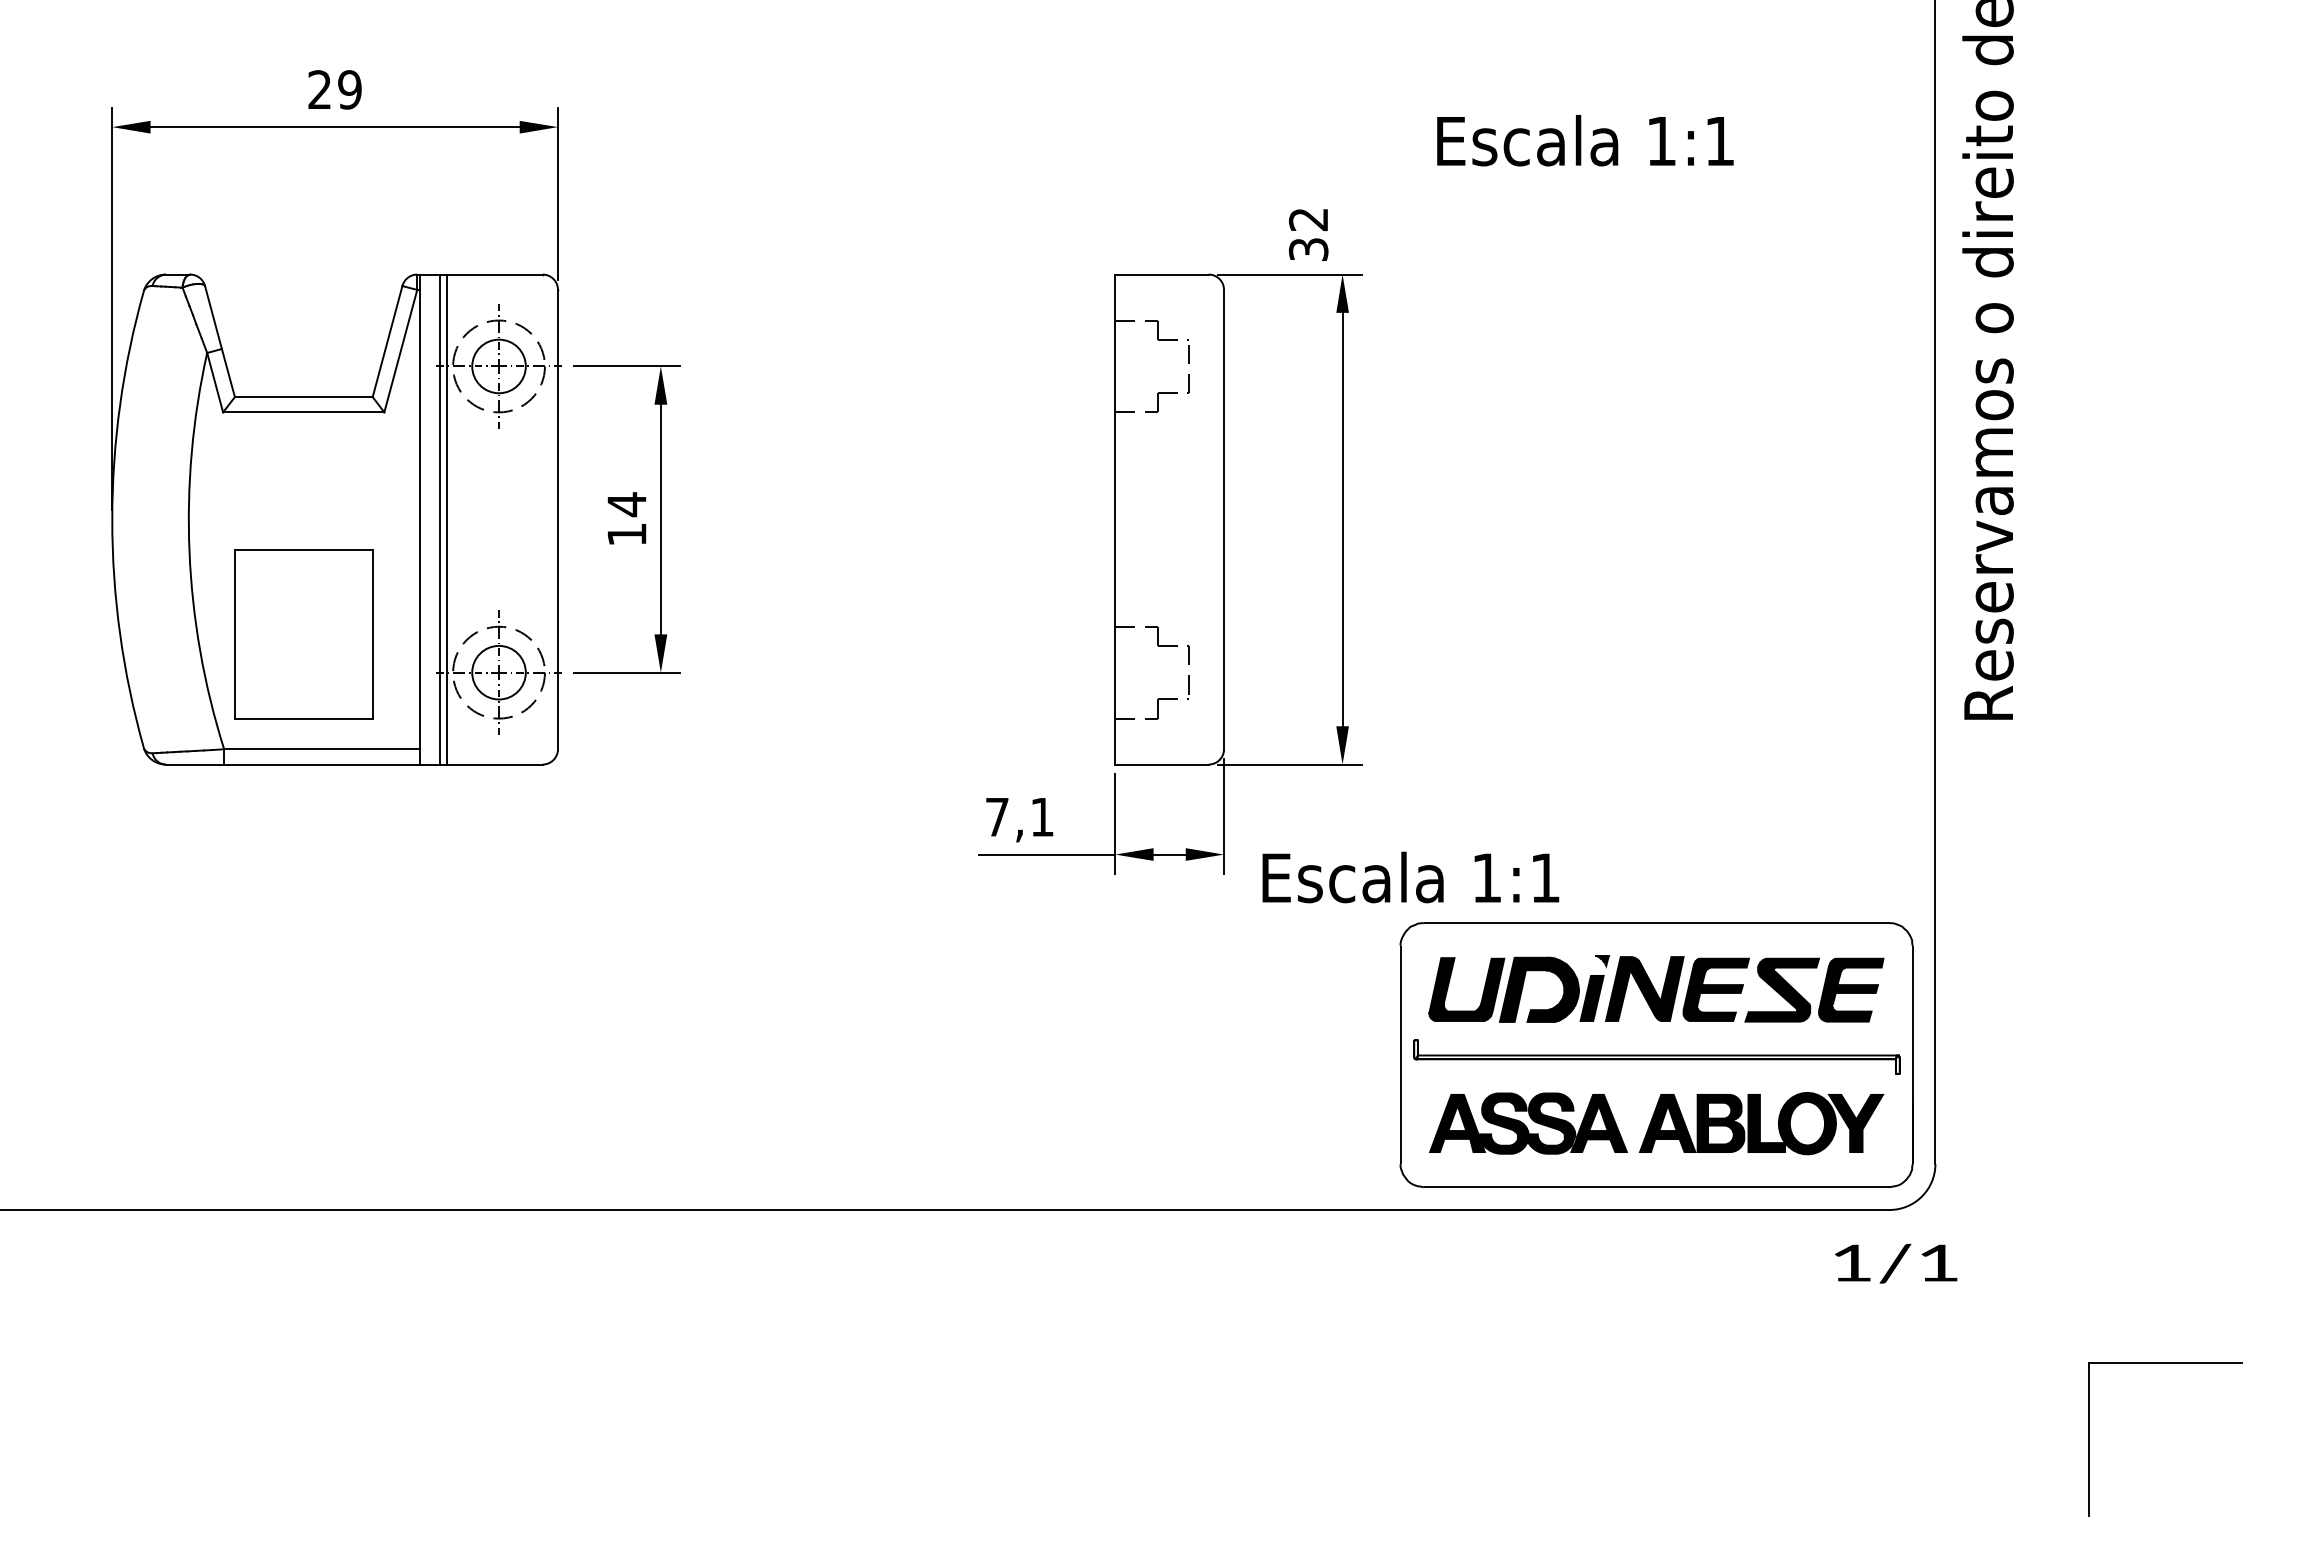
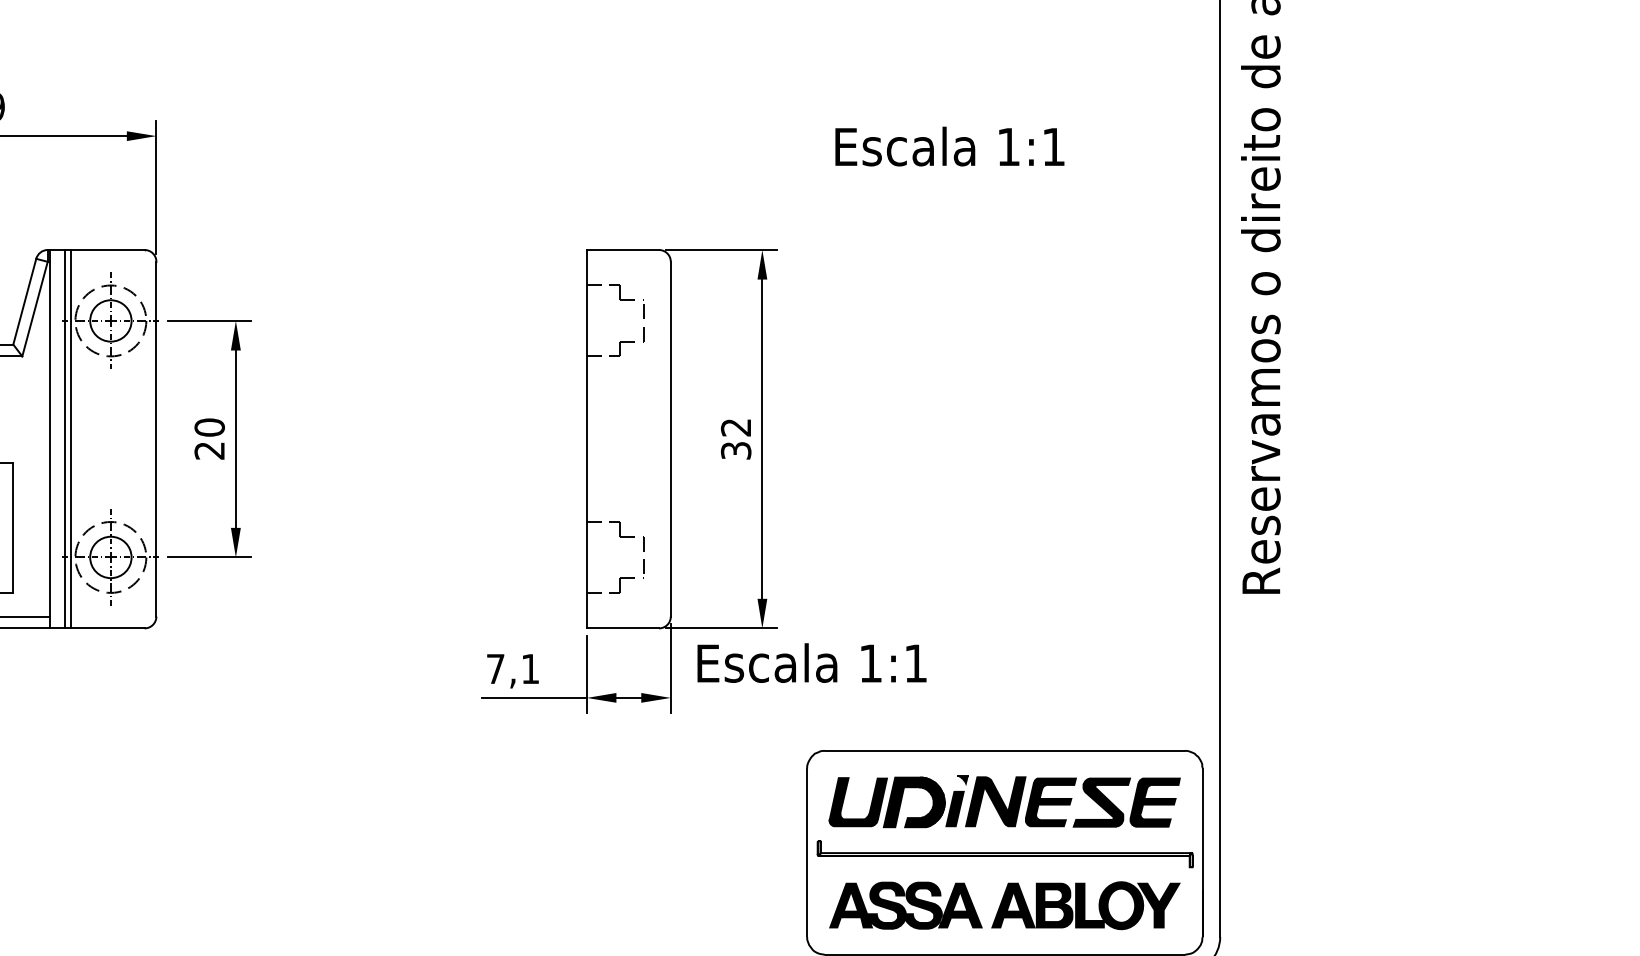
text: (1308, 234) -> (736, 439), moved
text: (626, 519) -> (209, 439), 14 -> 20
text: (1410, 877) -> (811, 663), moved

